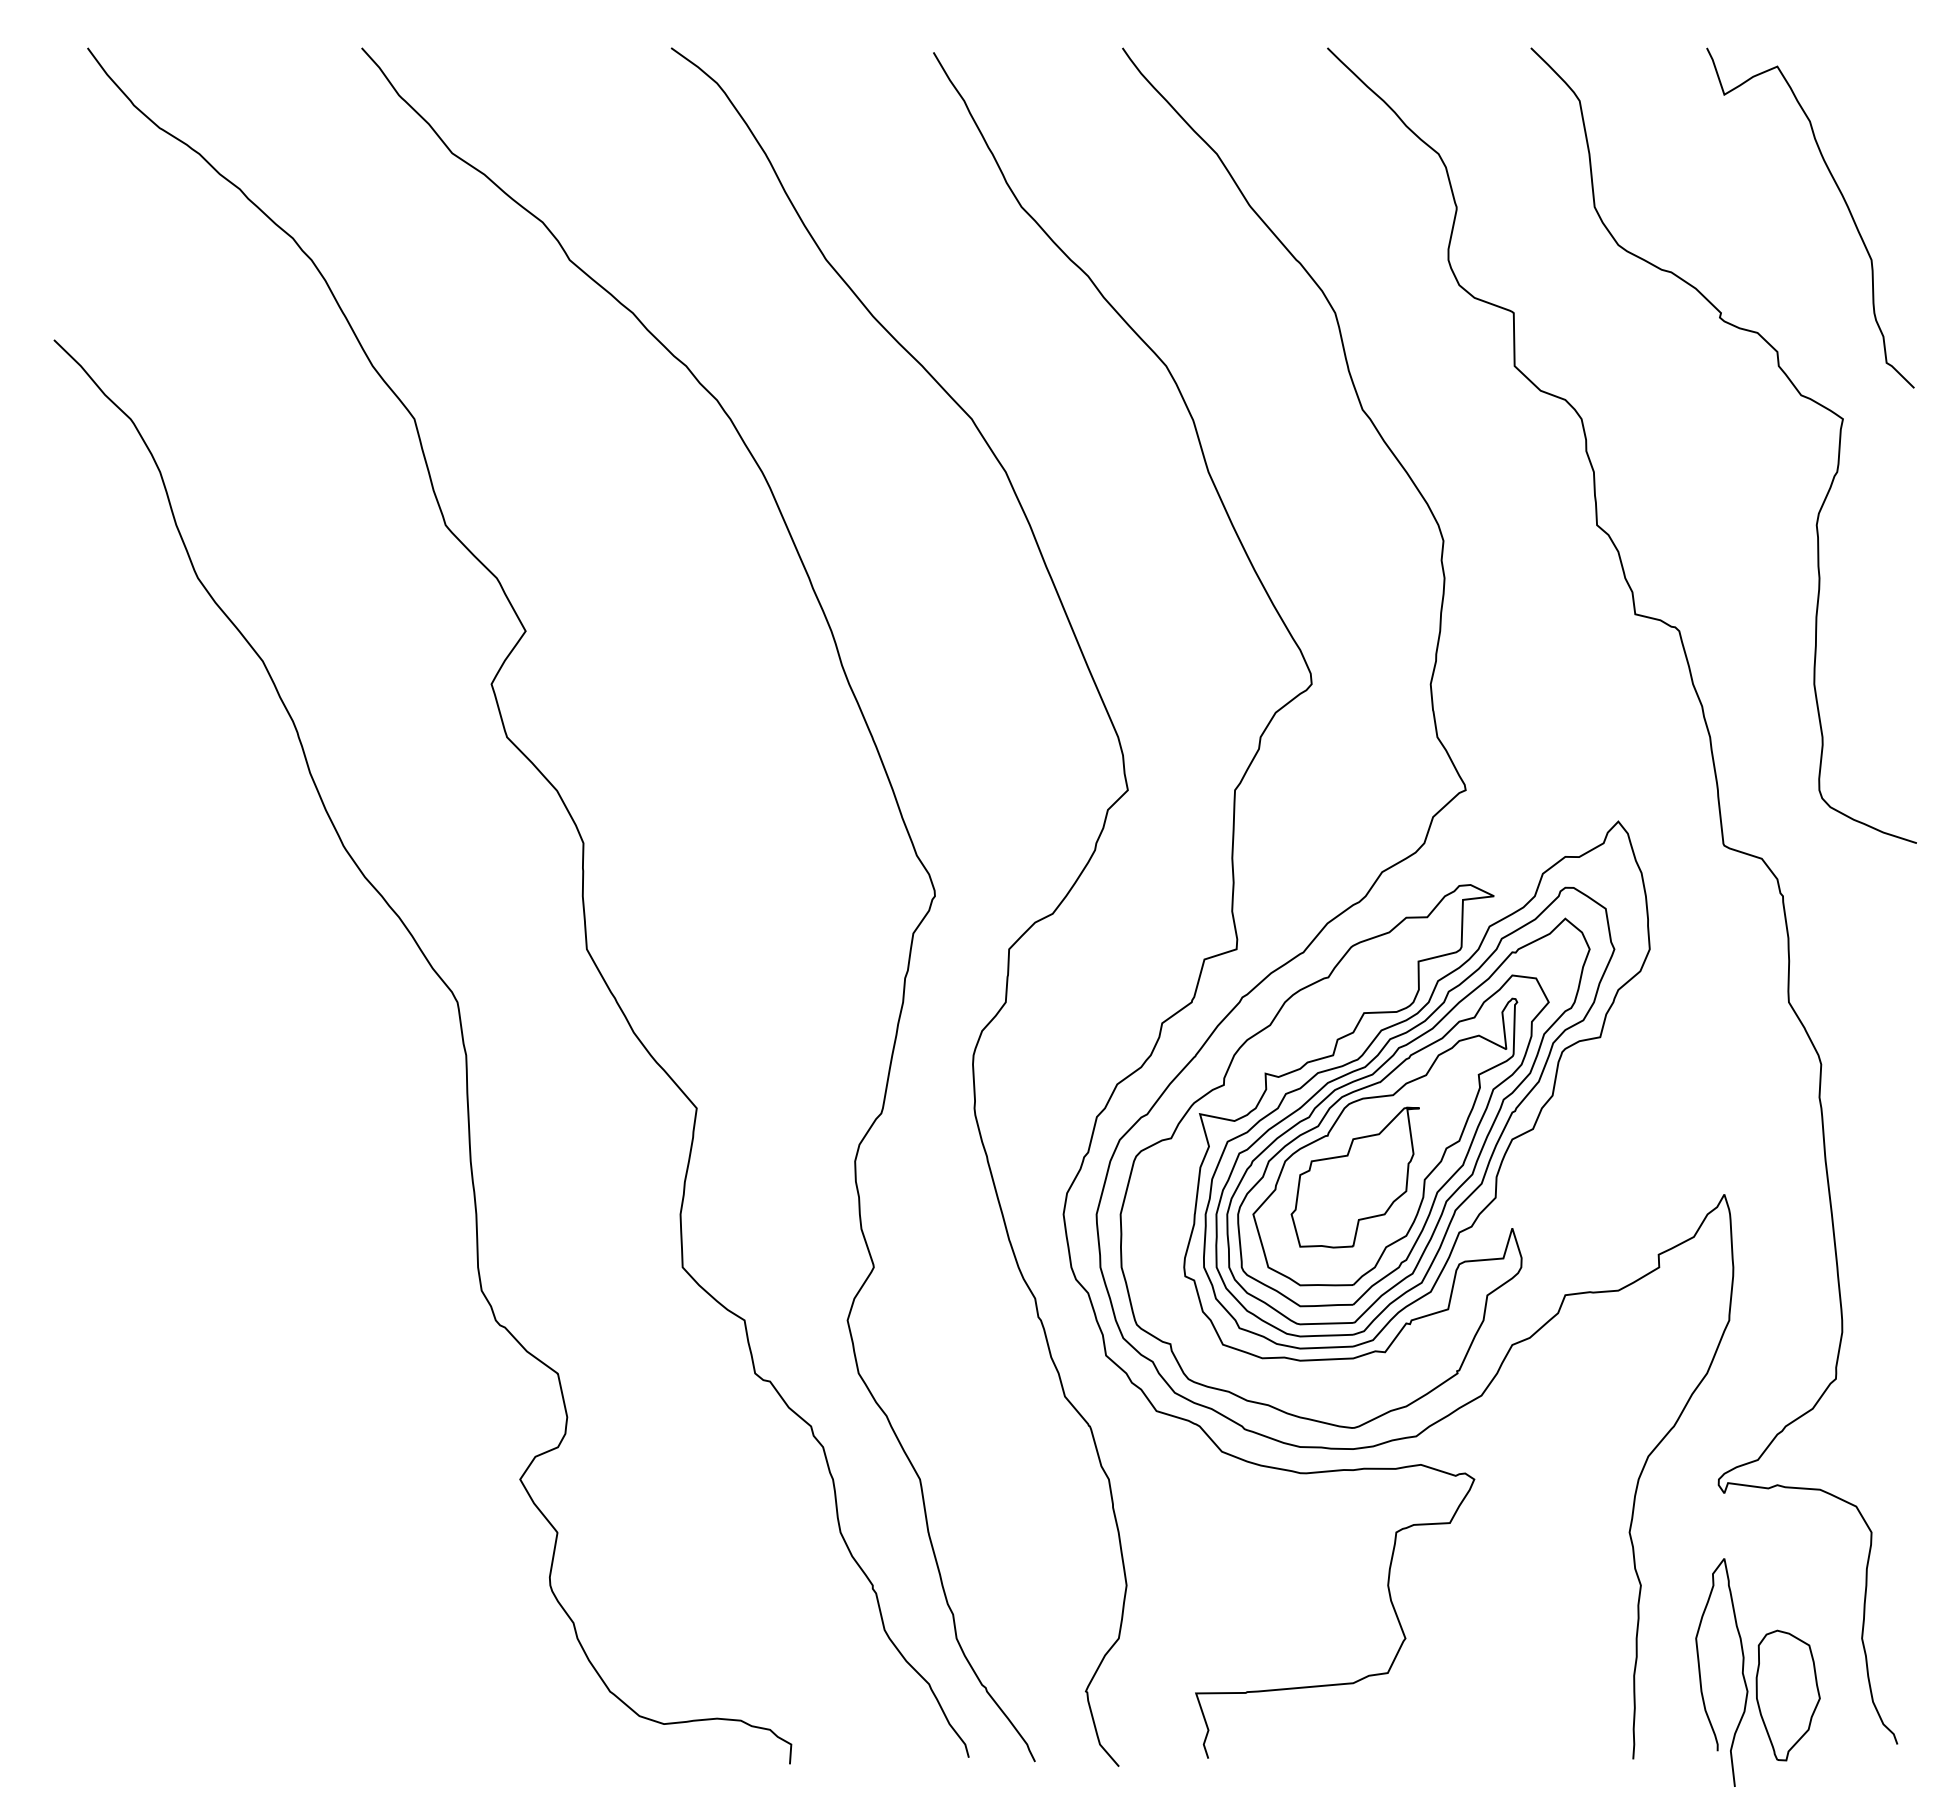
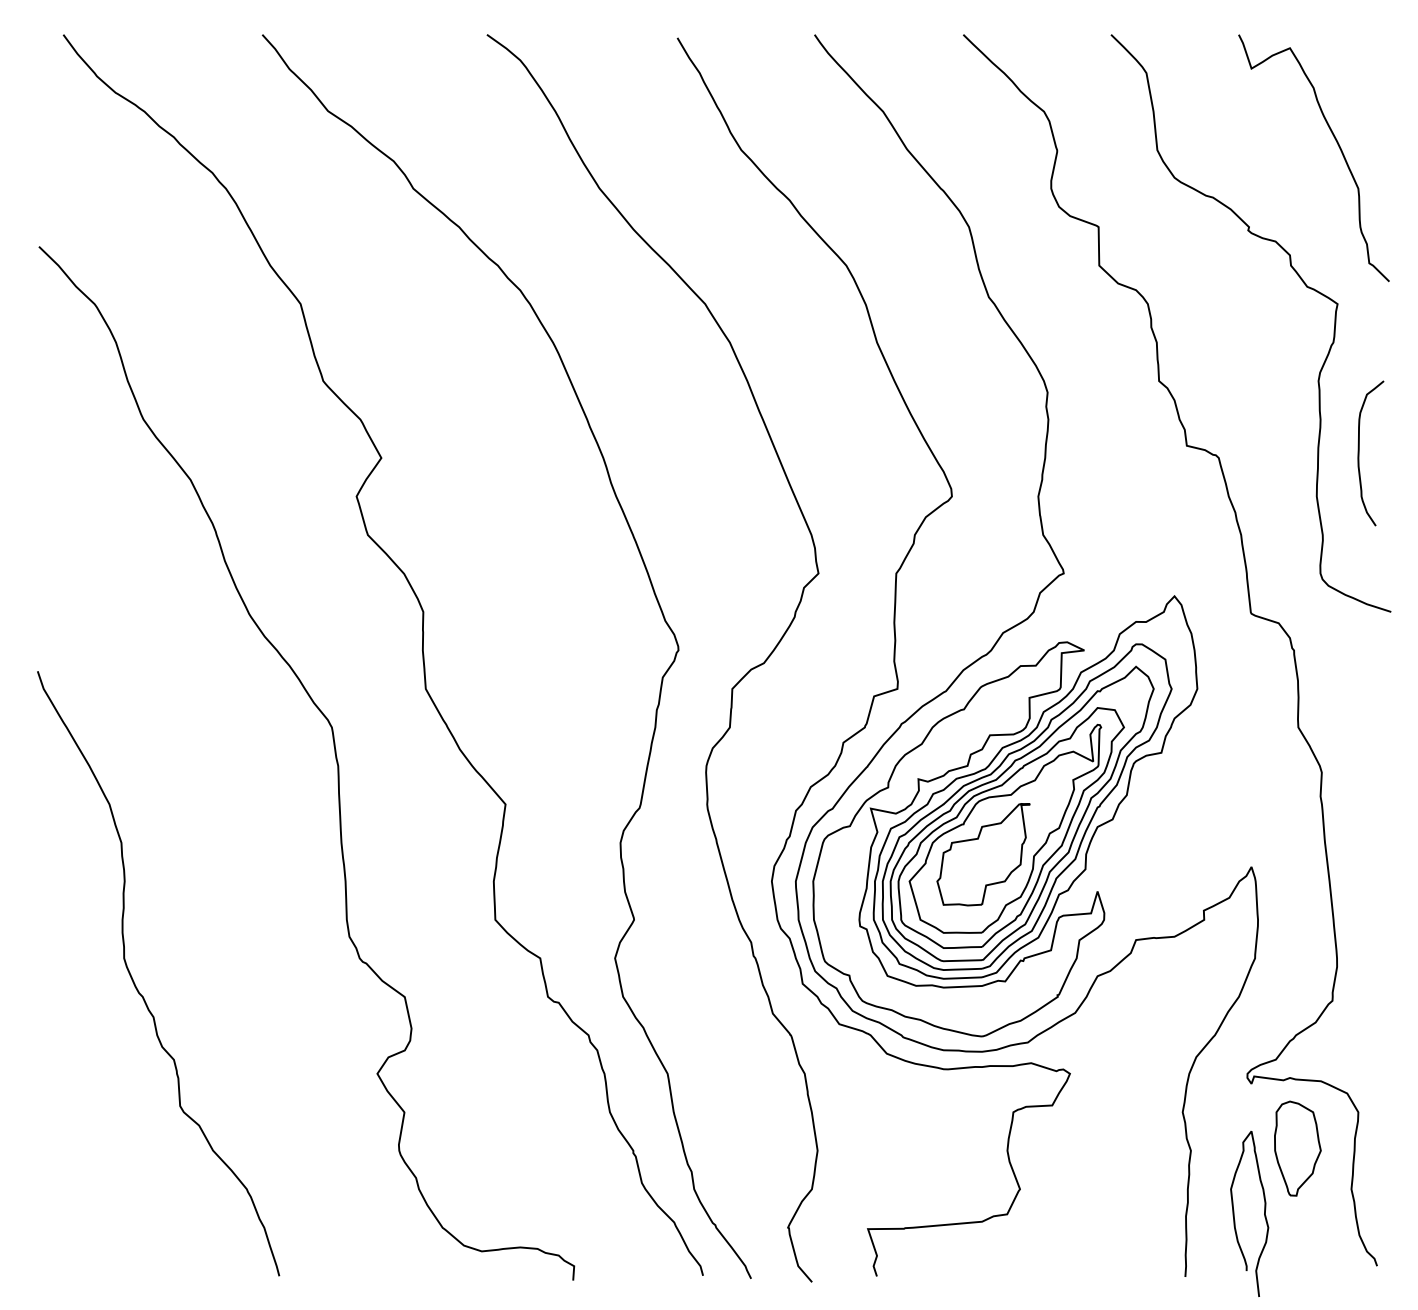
curve: (1872, 624) -> (1359, 453), added
curve: (187, 1357) -> (135, 985), added
part: (1787, 1695) -> (1297, 1148), moved

